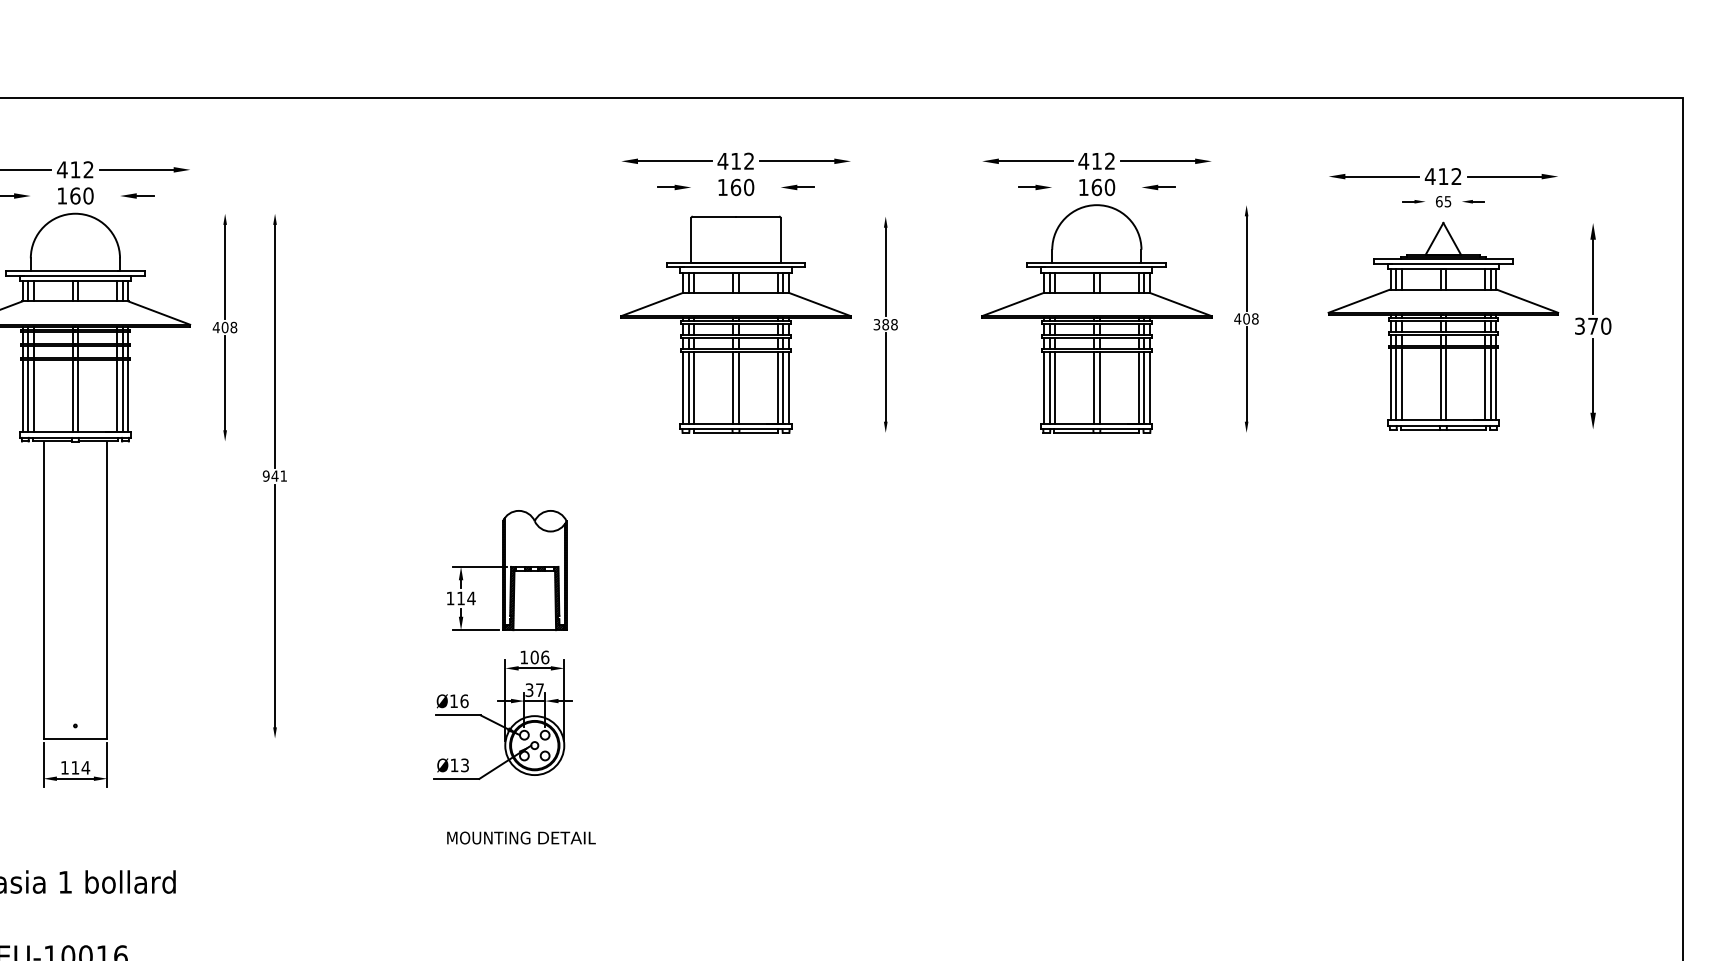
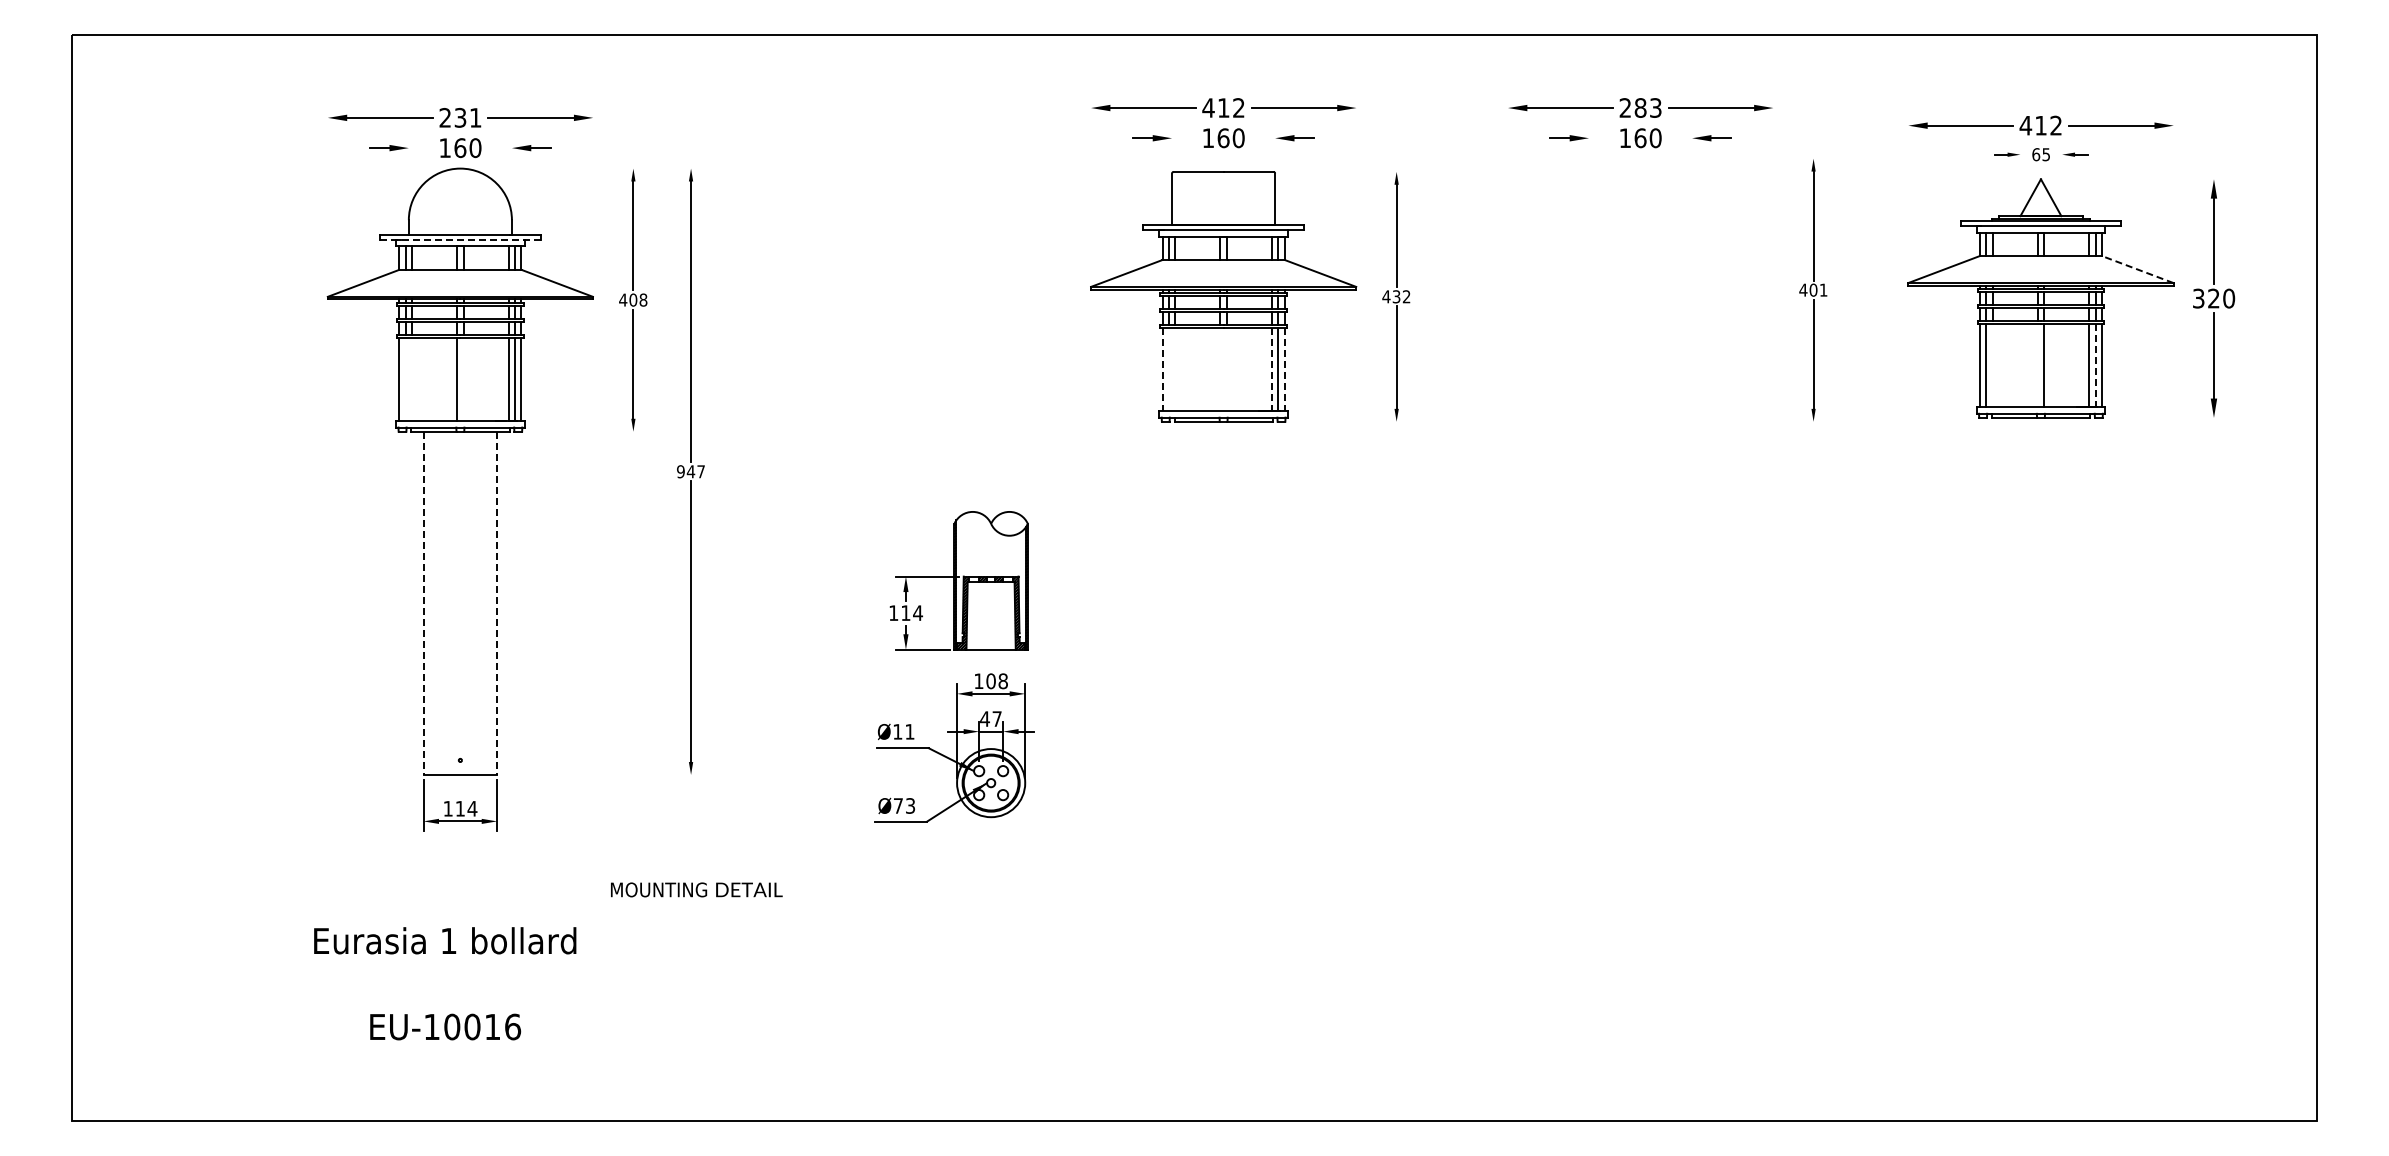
text: (1096, 160) -> (1640, 107), 412 -> 283
text: (75, 169) -> (460, 117), 412 -> 231
line: (74, 275) -> (459, 240), solid -> dashed
line: (1526, 301) -> (2137, 269), solid -> dashed
part: (1096, 318) -> (1640, 289), removed
text: (1255, 318) -> (1823, 289), 408 -> 401
text: (885, 324) -> (1396, 296), 388 -> 432
text: (1592, 326) -> (2213, 298), 370 -> 320
line: (1401, 384) -> (1992, 365), removed
line: (1440, 384) -> (2037, 365), removed
line: (1490, 384) -> (2095, 365), solid -> dashed
line: (688, 387) -> (1168, 369), removed
line: (694, 387) -> (1175, 369), removed
line: (733, 387) -> (1220, 369), removed
line: (738, 387) -> (1226, 369), removed
line: (683, 388) -> (1162, 370), solid -> dashed
line: (777, 388) -> (1271, 370), solid -> dashed
line: (788, 388) -> (1284, 370), solid -> dashed
line: (27, 396) -> (405, 379), removed
line: (33, 396) -> (412, 379), removed
line: (78, 396) -> (463, 379), removed
text: (283, 475) -> (700, 471), 941 -> 947
line: (43, 590) -> (423, 603), solid -> dashed
line: (107, 590) -> (497, 603), solid -> dashed
text: (545, 656) -> (1003, 680), 106 -> 108
text: (529, 689) -> (984, 718), 37 -> 47
text: (464, 700) -> (909, 731), Ø16 -> Ø11
text: (454, 764) -> (898, 805), Ø13 -> Ø73
text: (521, 837) -> (696, 889), moved

